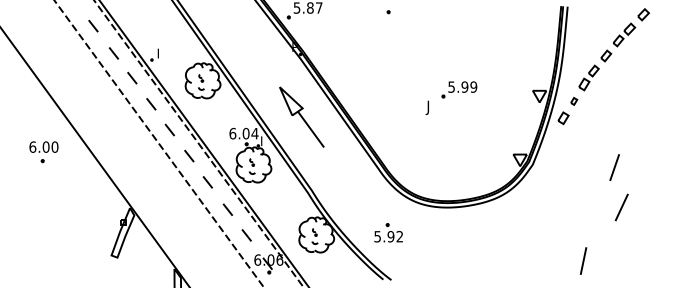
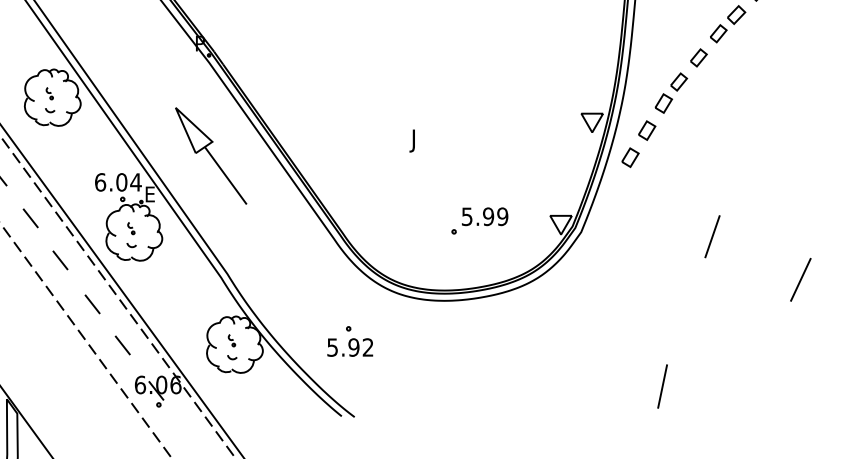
part: (459, 89) -> (479, 220), moved
part: (574, 101) -> (648, 130), size x1.67
text: (264, 141) -> (151, 194), I -> E
line: (621, 207) -> (800, 279), moved

